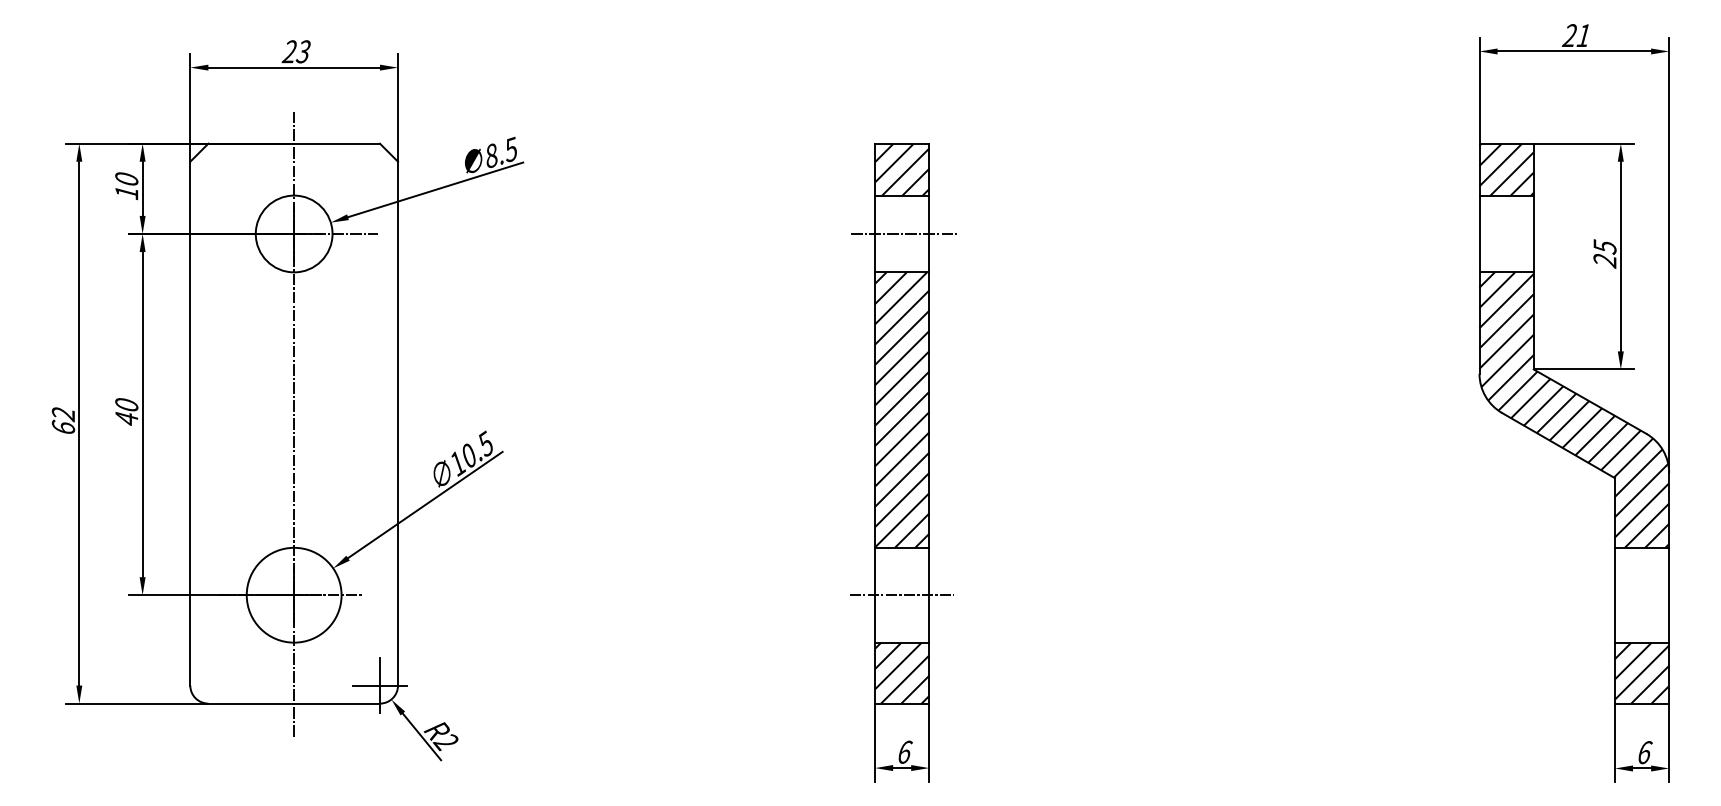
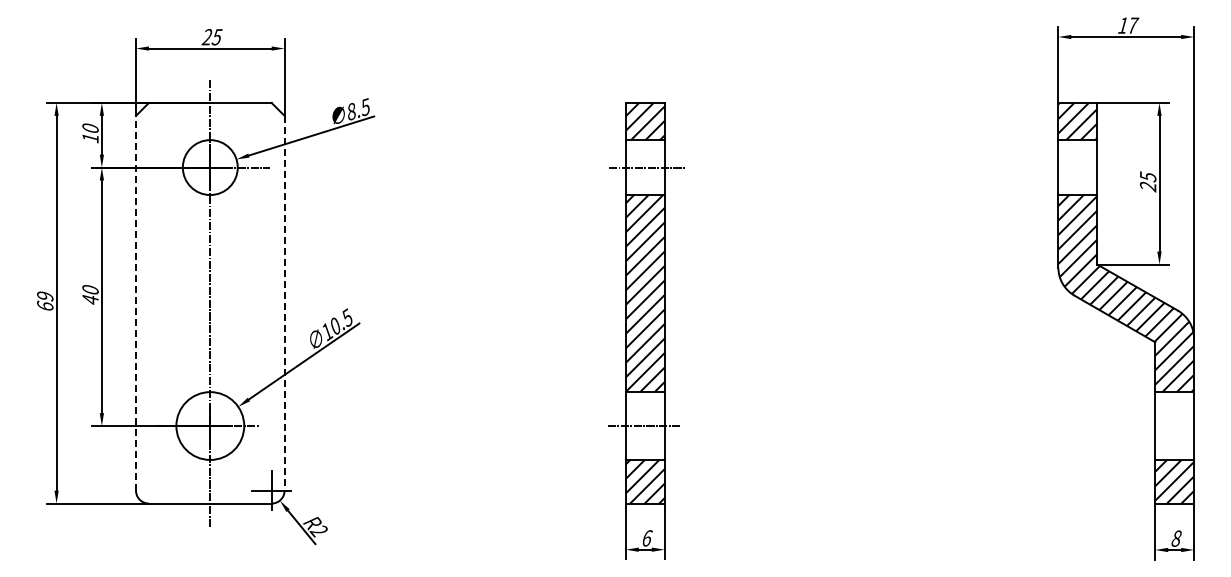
text: (1577, 35) -> (1128, 25), 21 -> 17
text: (305, 50) -> (218, 36), 23 -> 25
text: (63, 414) -> (45, 296), 62 -> 69
line: (191, 422) -> (136, 302), solid -> dashed
line: (397, 423) -> (284, 303), solid -> dashed
text: (1644, 752) -> (1176, 538), 6 -> 8

